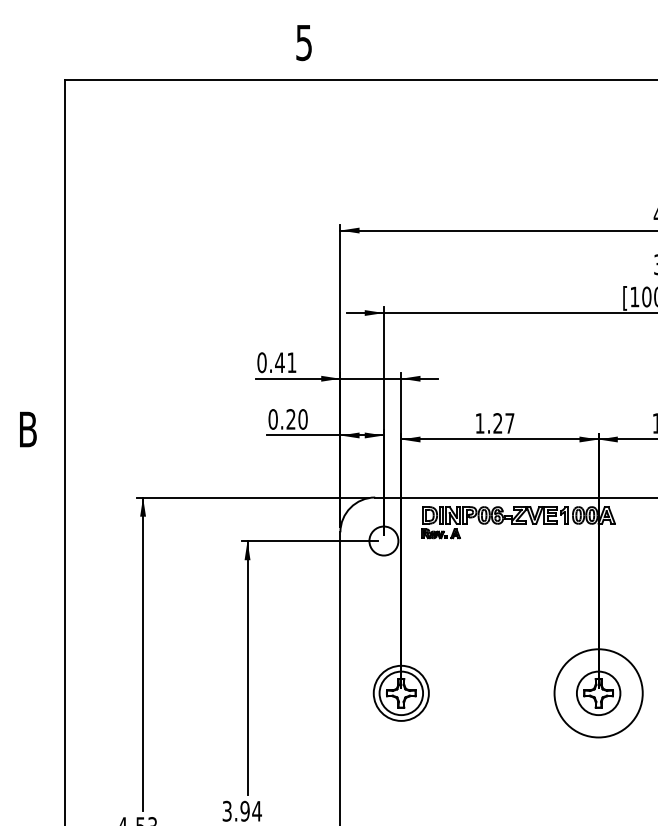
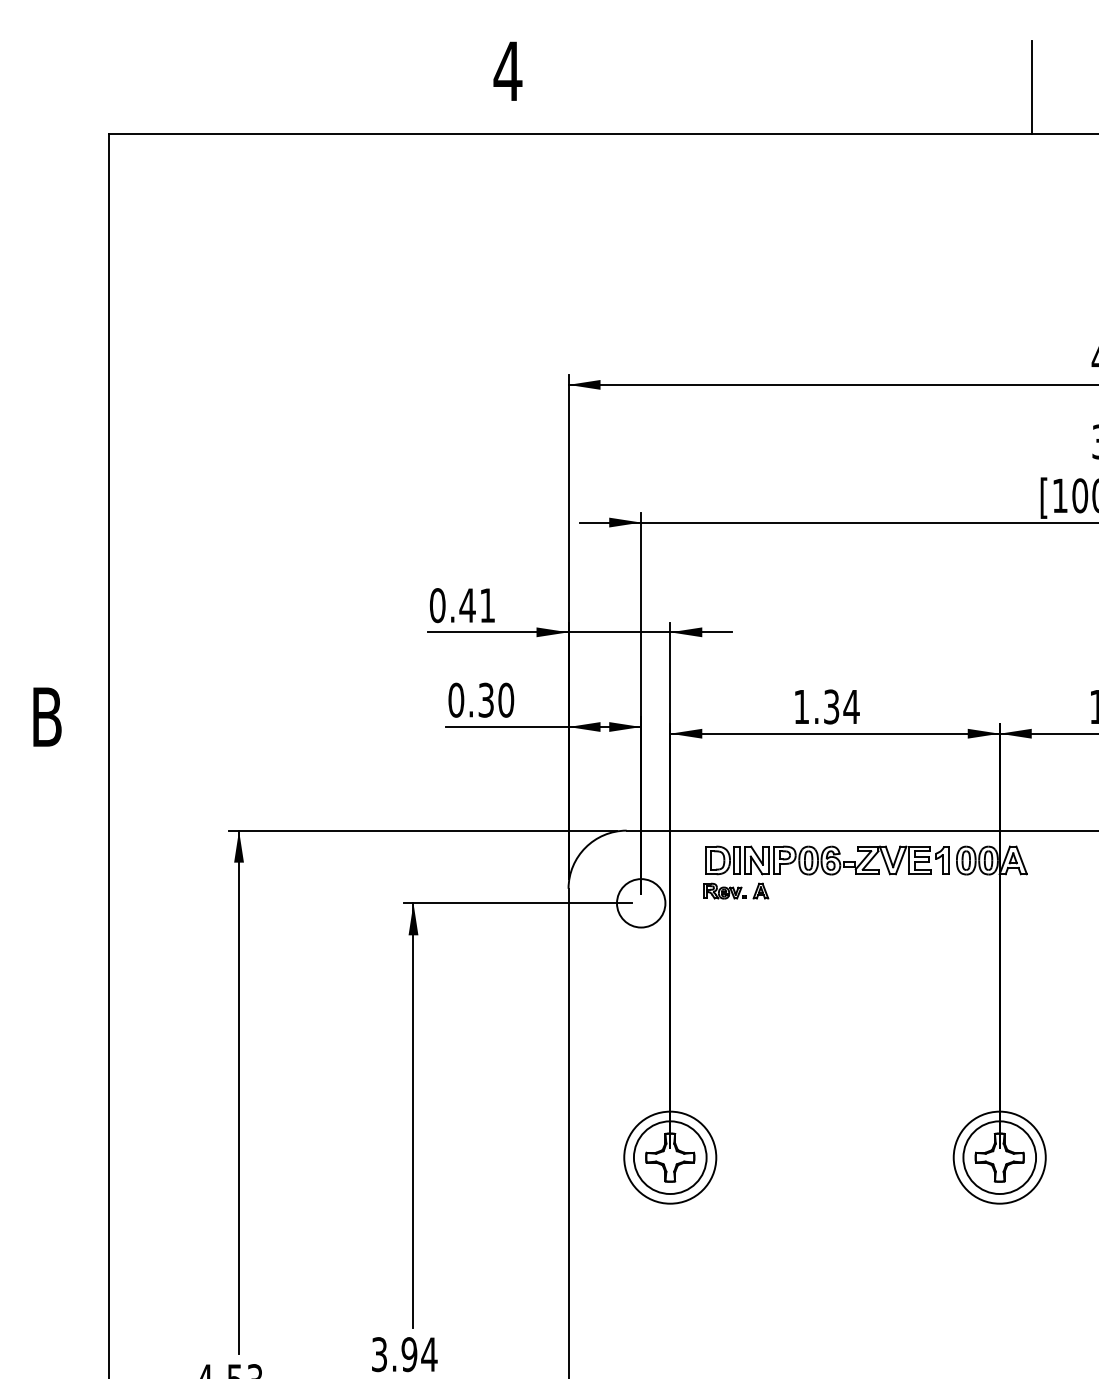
text: (303, 43) -> (506, 72), 5 -> 4
line: (617, 52) -> (1031, 87), added
text: (290, 419) -> (485, 700), 0.20 -> 0.30
text: (503, 423) -> (840, 707), 1.27 -> 1.34
circle: (598, 692) -> (999, 1156), size x0.62

